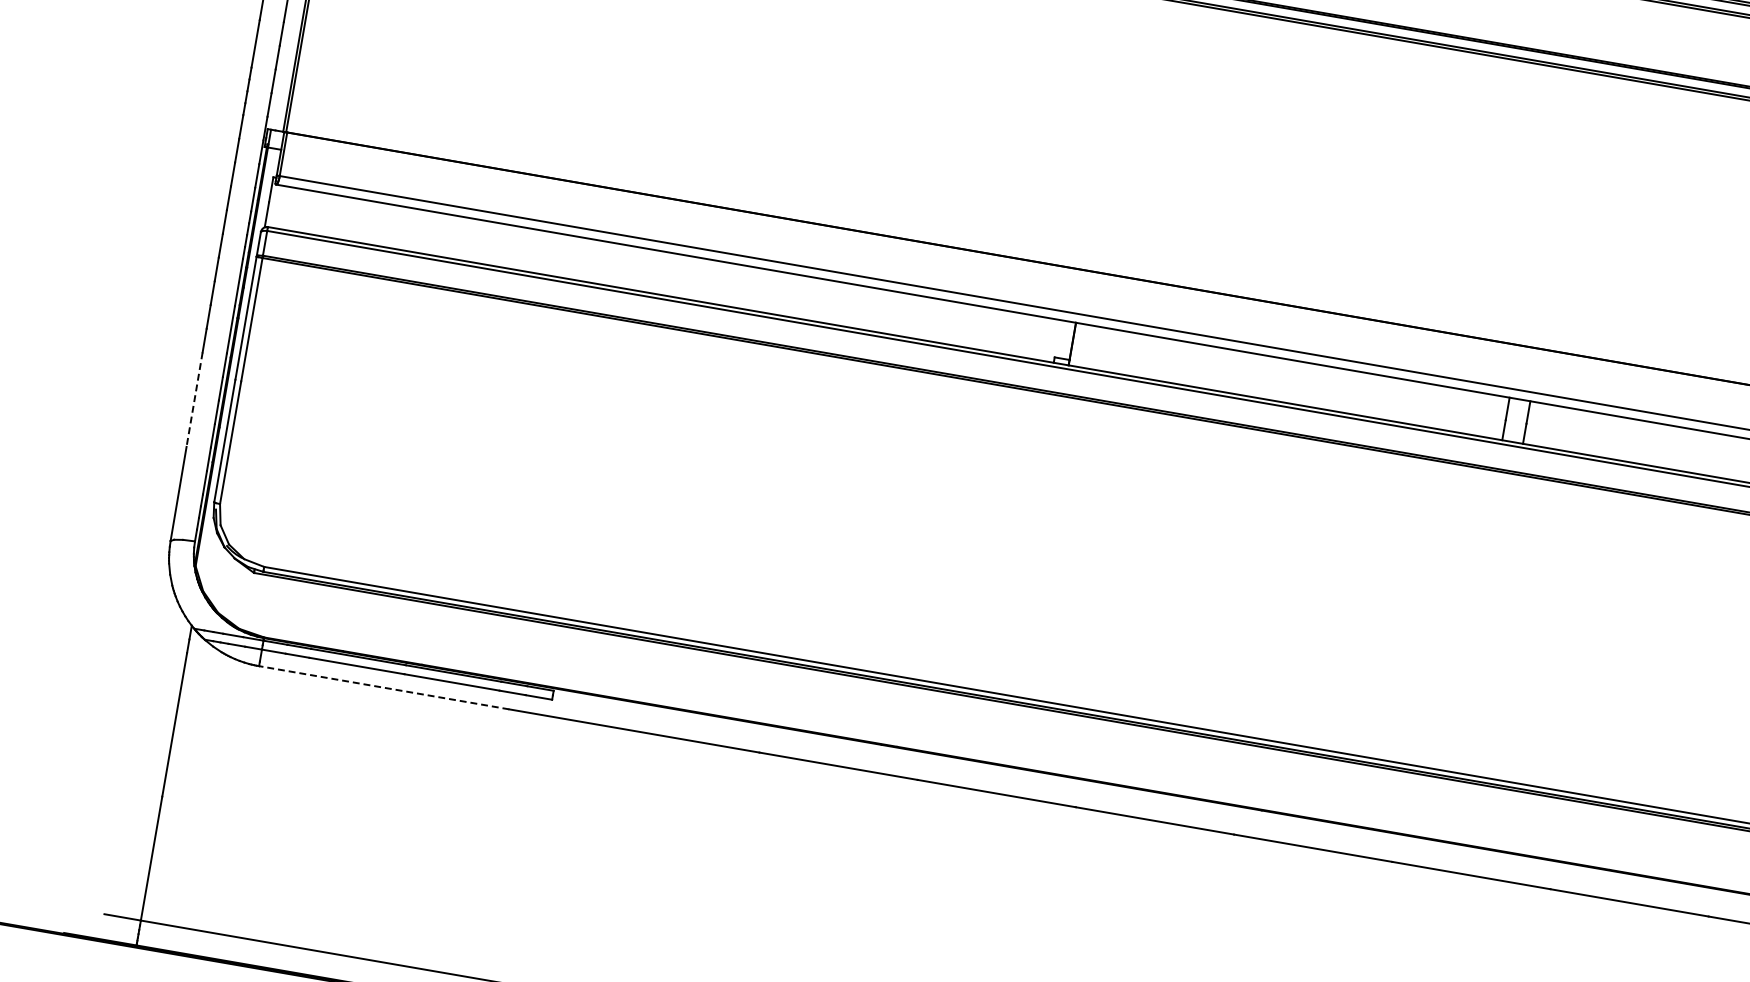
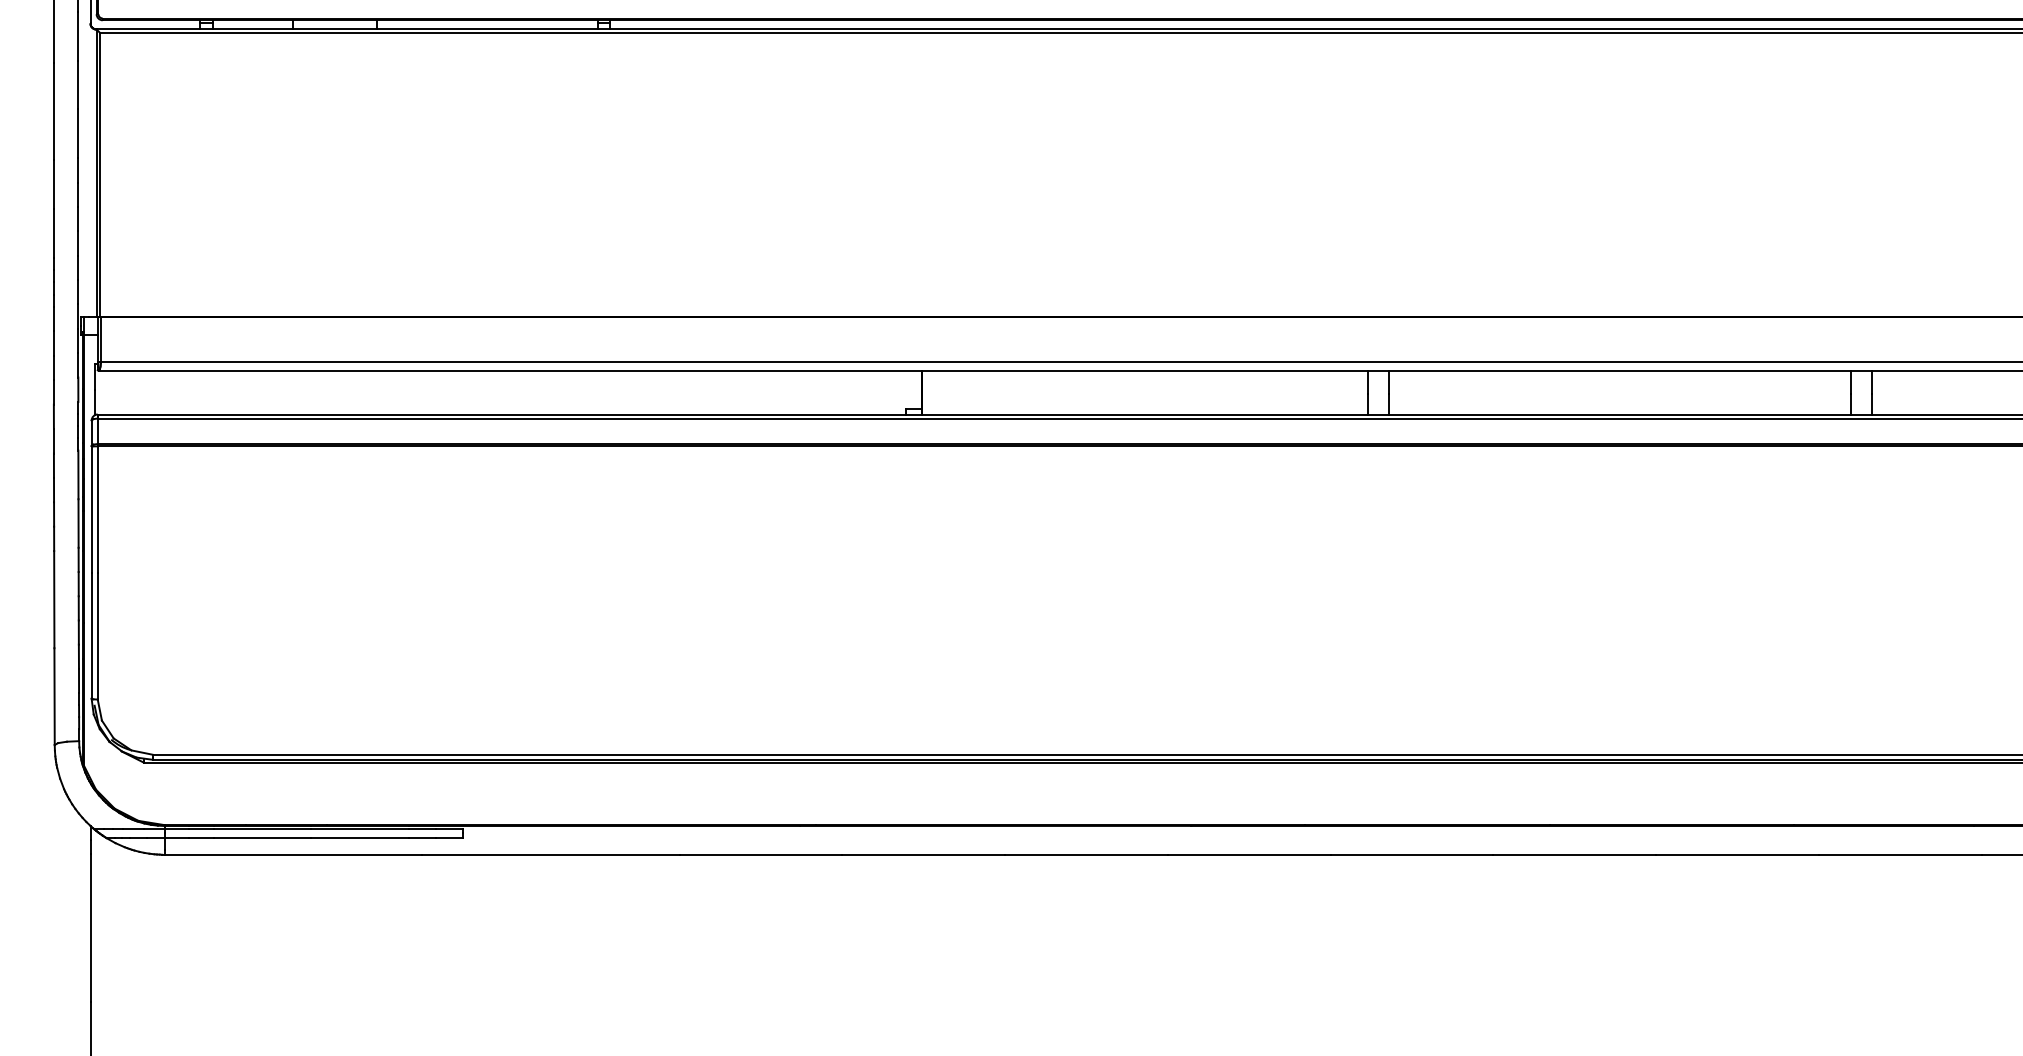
line: (194, 399) -> (54, 599), dashed -> solid
line: (384, 687) -> (293, 854), dashed -> solid

